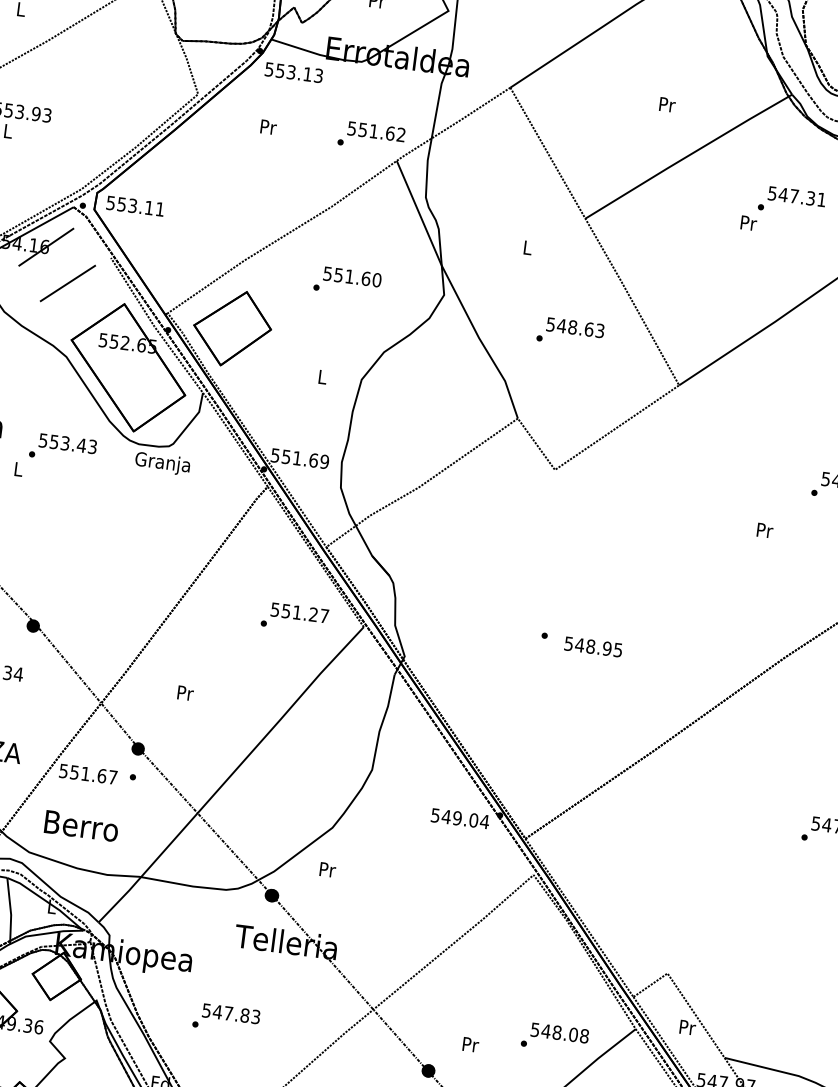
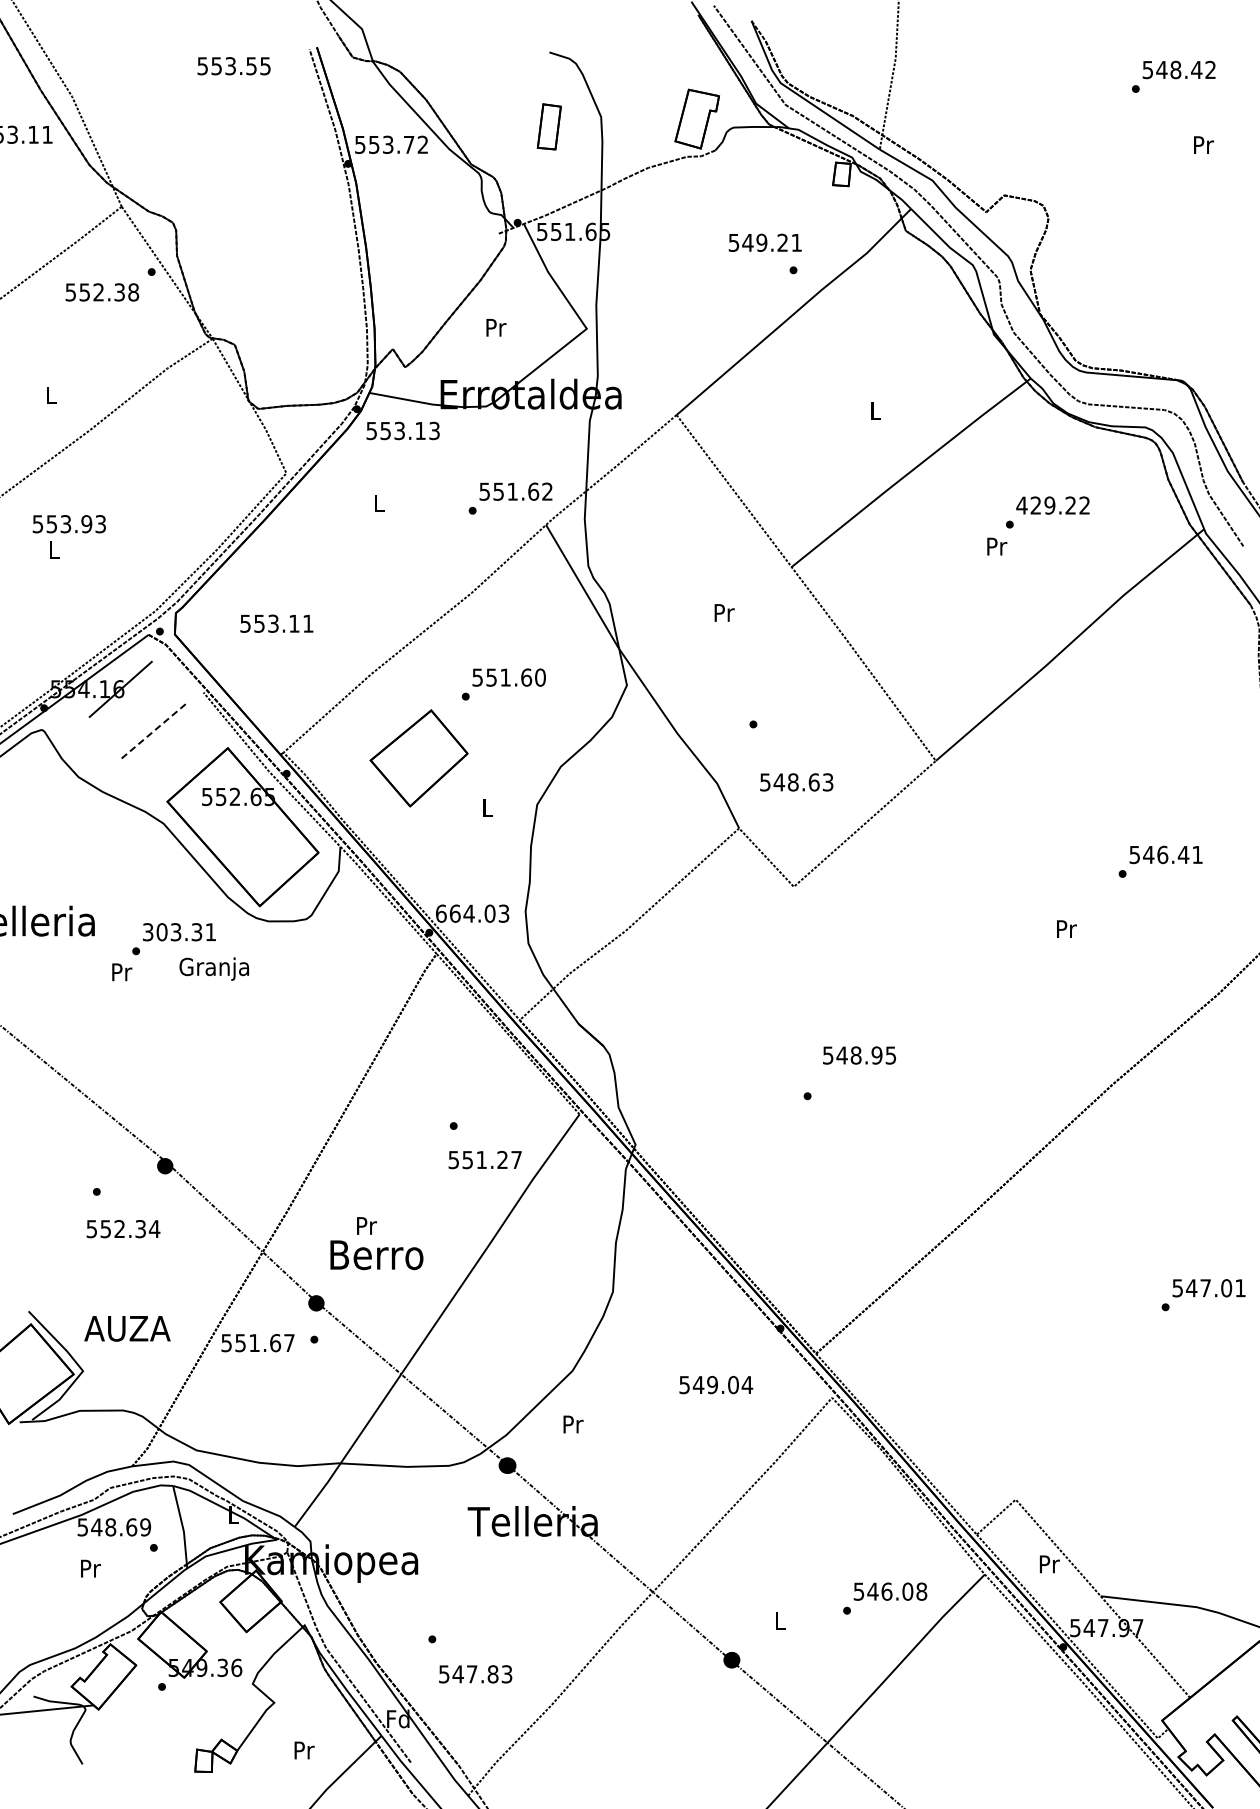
text: (667, 105) -> (876, 411), Pr -> L
text: (268, 127) -> (380, 503), Pr -> L
text: (796, 196) -> (1052, 505), 547.31 -> 429.22
text: (135, 206) -> (276, 623), moved
text: (528, 247) -> (724, 612), L -> Pr
line: (67, 283) -> (153, 731), solid -> dashed
text: (575, 327) -> (796, 782), moved
part: (232, 328) -> (418, 758), moved
text: (67, 444) -> (179, 932), 553.43 -> 303.31
text: (299, 458) -> (472, 913), 551.69 -> 664.03
text: (162, 463) -> (213, 968), moved
text: (19, 469) -> (122, 972), L -> Pr
text: (299, 612) -> (484, 1159), moved
text: (593, 647) -> (859, 1055), moved
text: (460, 819) -> (716, 1385), moved
text: (81, 826) -> (376, 1255), moved
text: (231, 1013) -> (475, 1674), moved
text: (556, 1032) -> (886, 1591), 548.08 -> 546.08
text: (470, 1044) -> (780, 1620), Pr -> L

